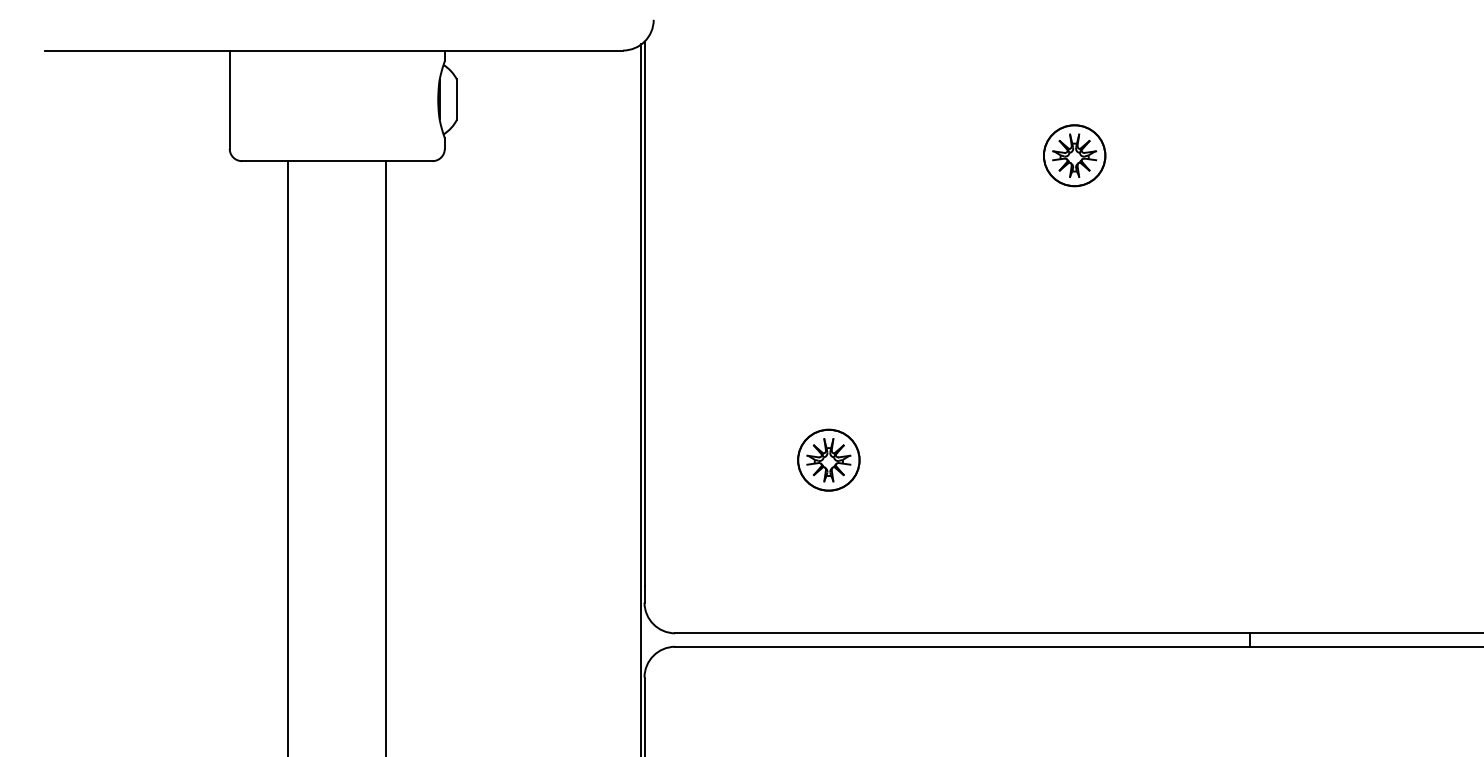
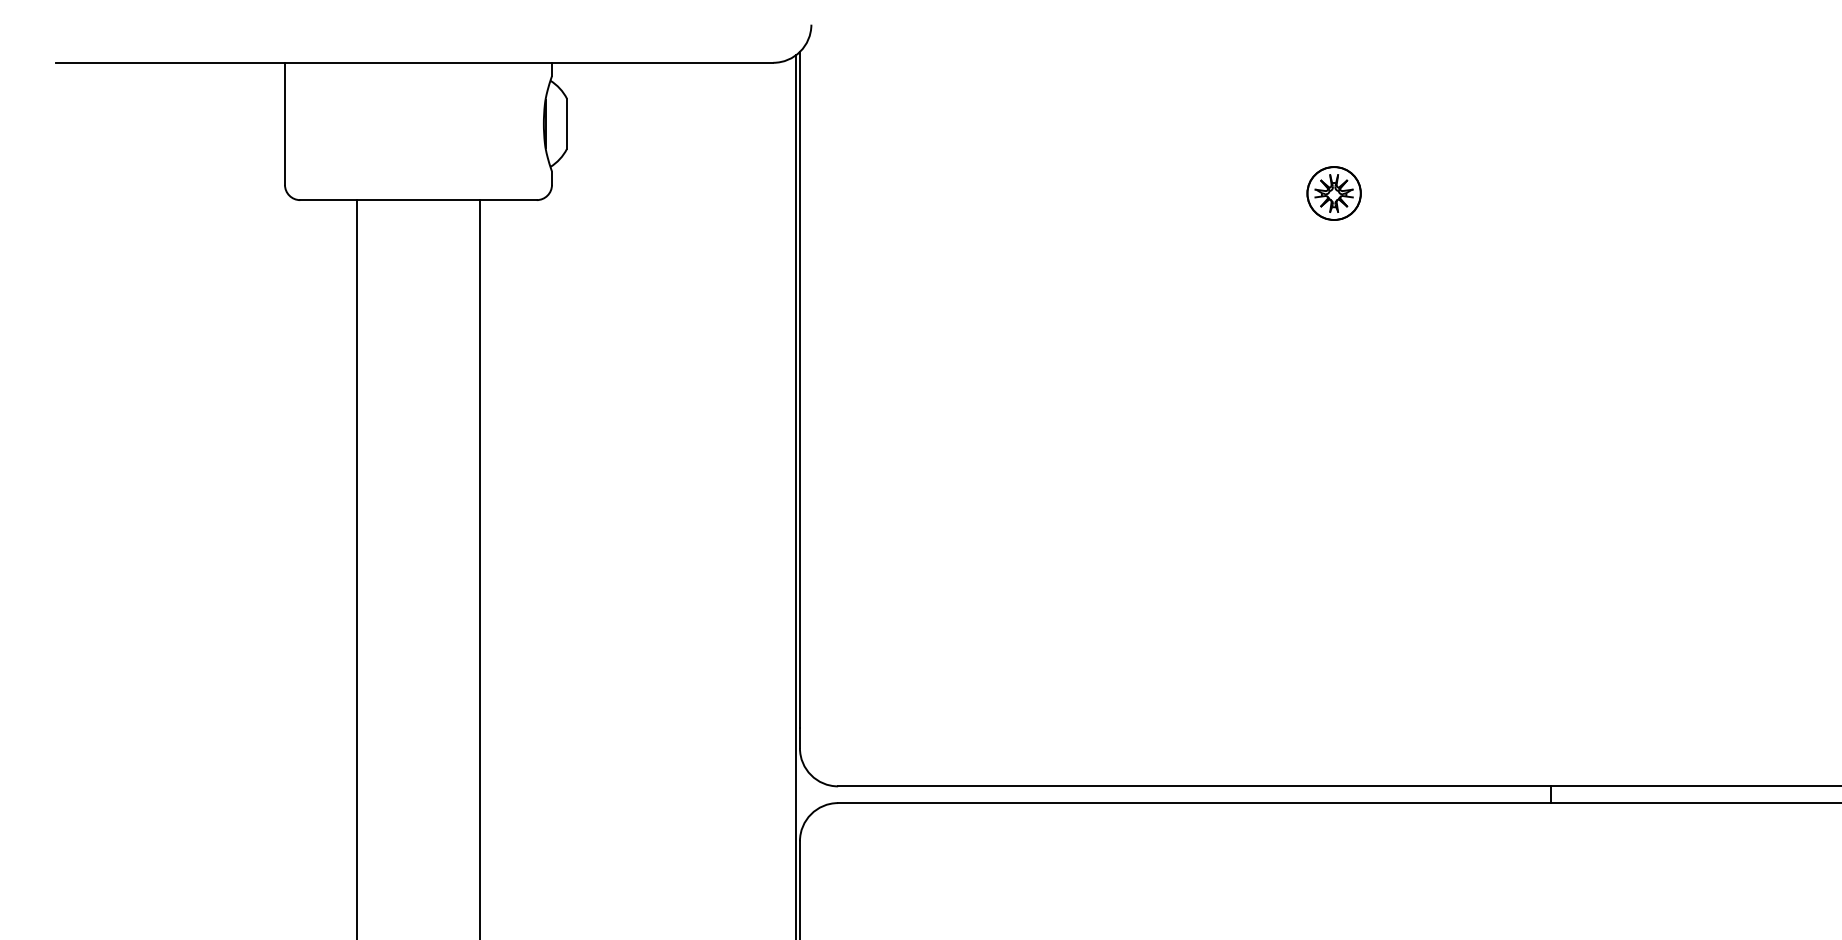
part: (1074, 155) -> (1333, 193), size x0.7
part: (828, 459) -> (1028, 570), removed

